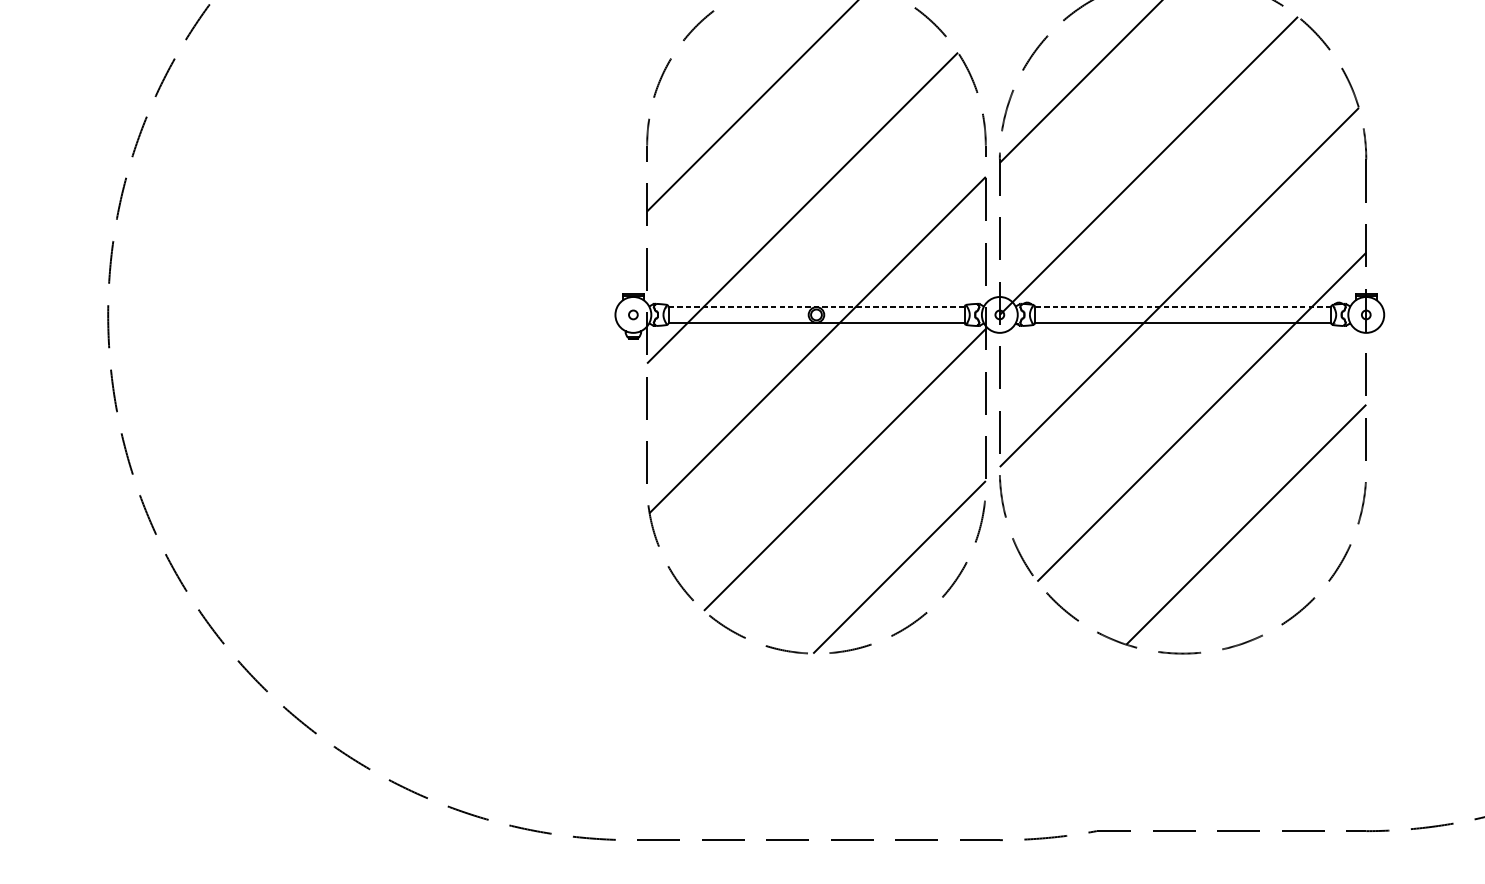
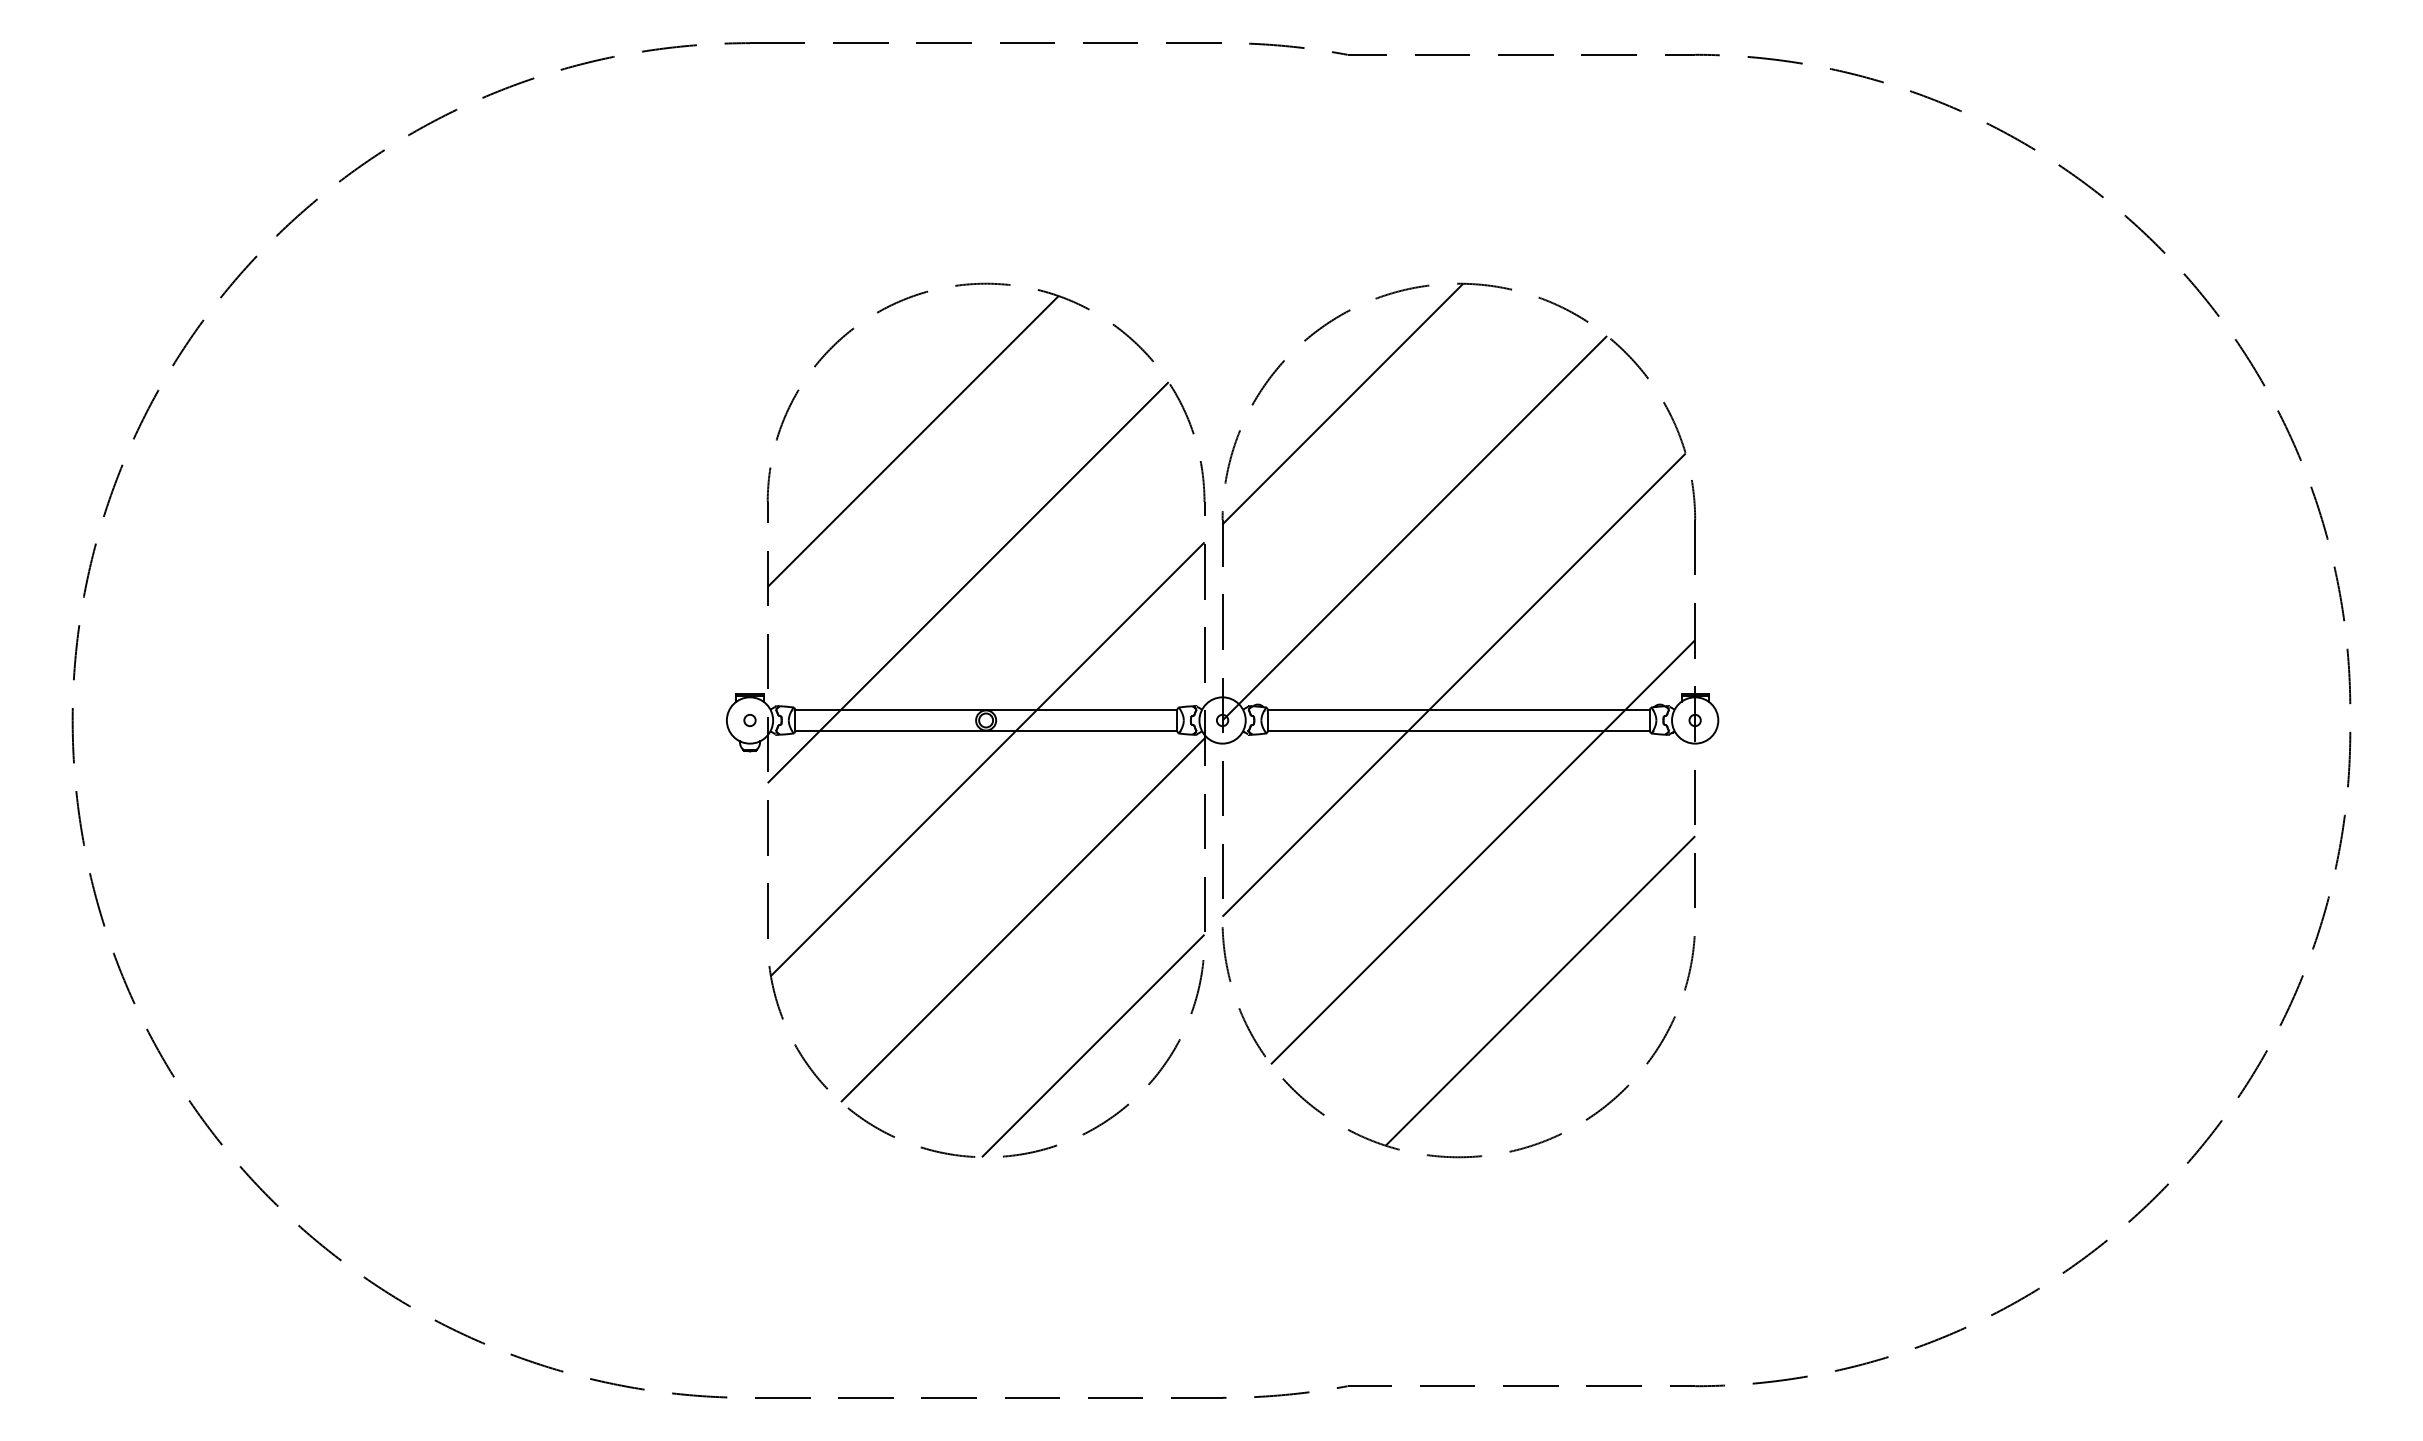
line: (816, 306) -> (986, 709), dashed -> solid
line: (1182, 306) -> (1458, 709), dashed -> solid

